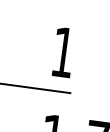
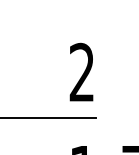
text: (62, 51) -> (81, 71), 1 -> 2

